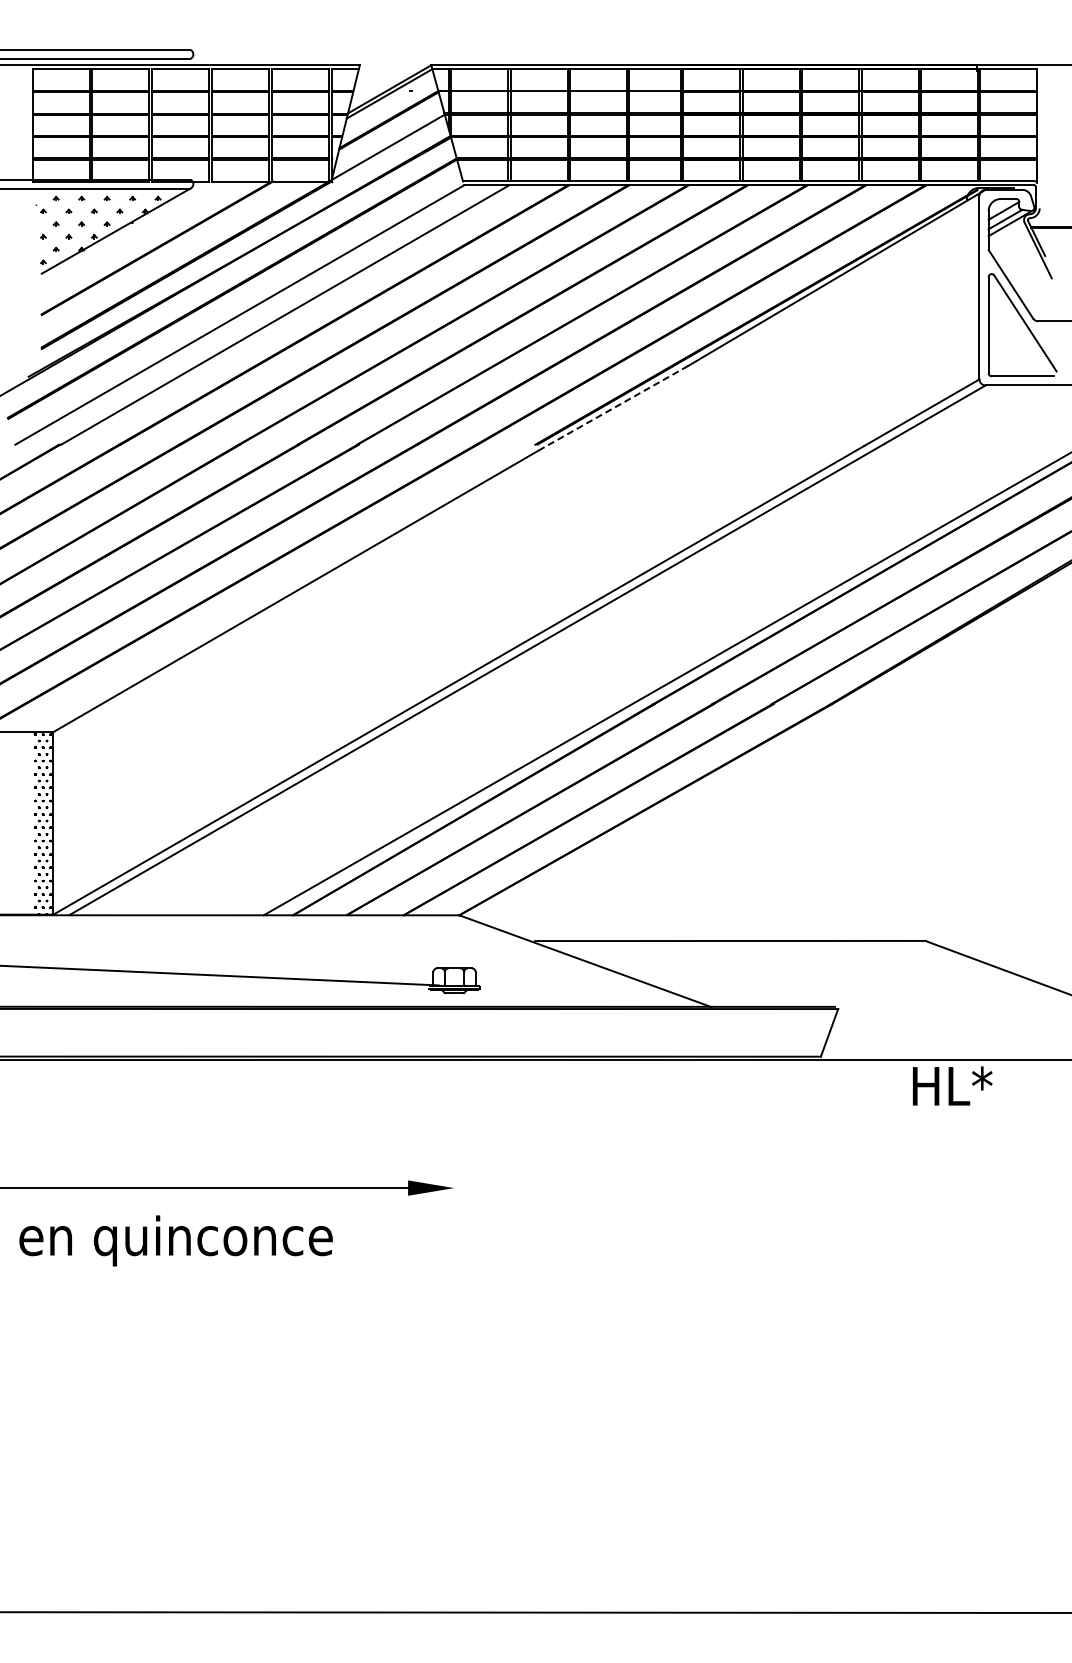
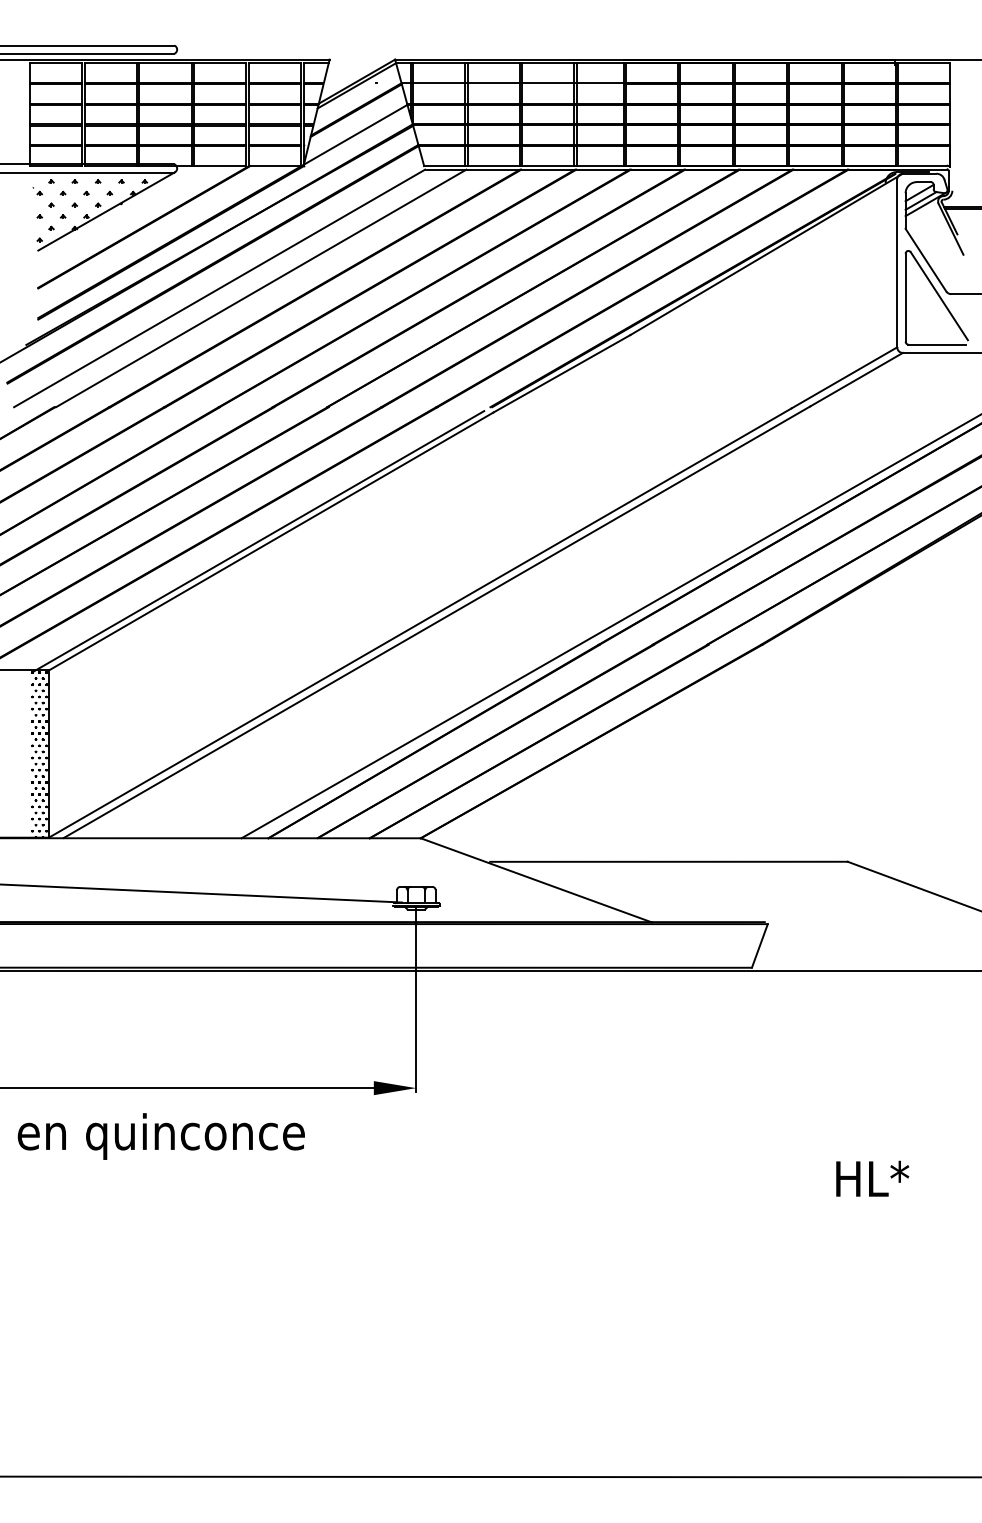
line: (613, 408) -> (561, 374), dashed -> solid
line: (281, 591) -> (257, 541), added
text: (952, 1085) -> (872, 1178), moved
line: (454, 1090) -> (416, 998), added

